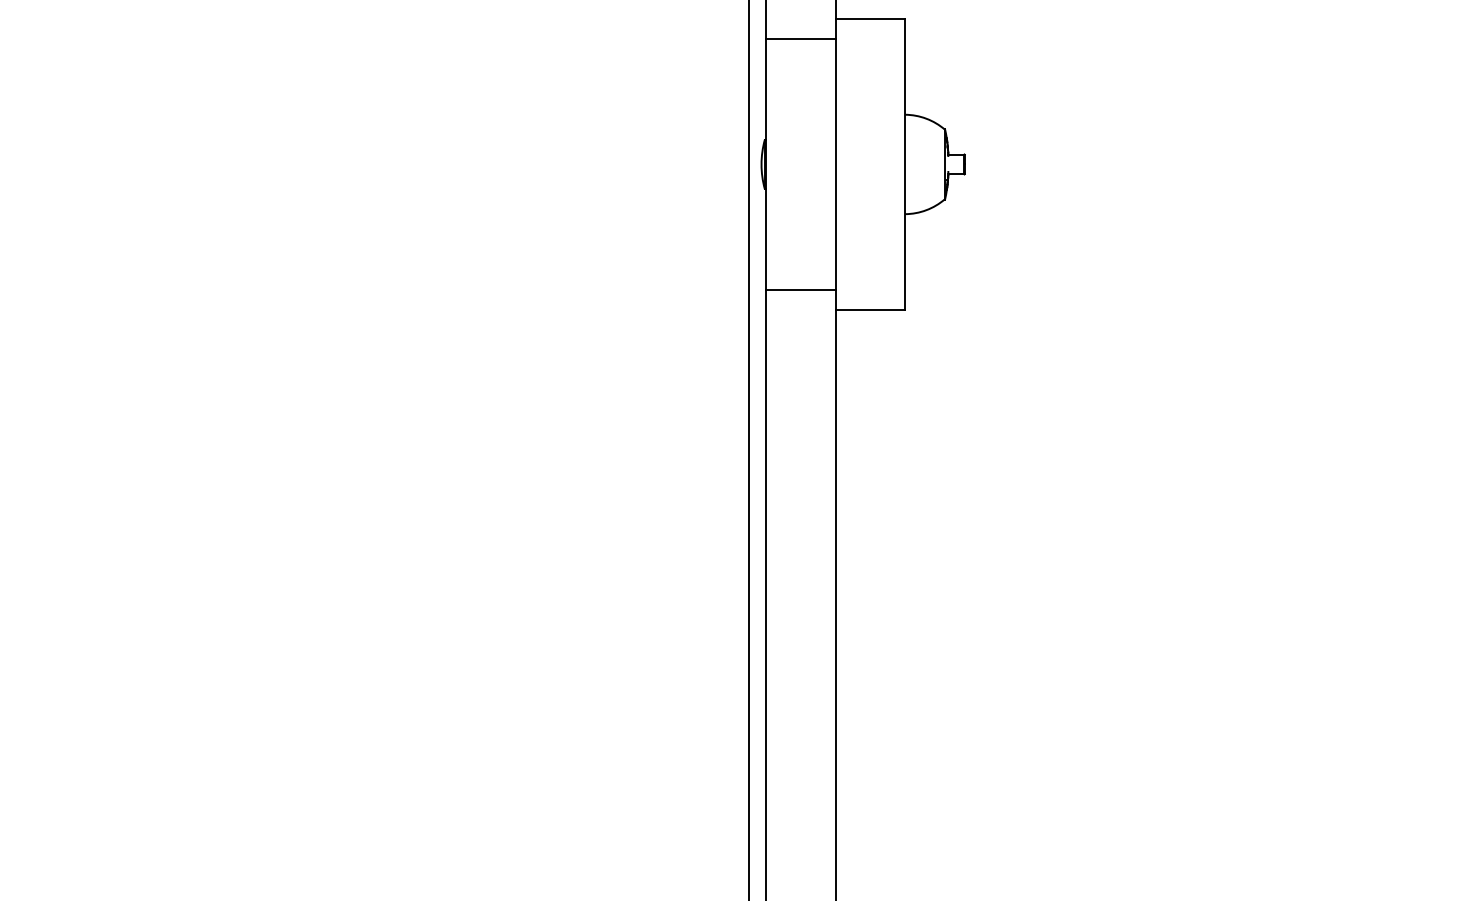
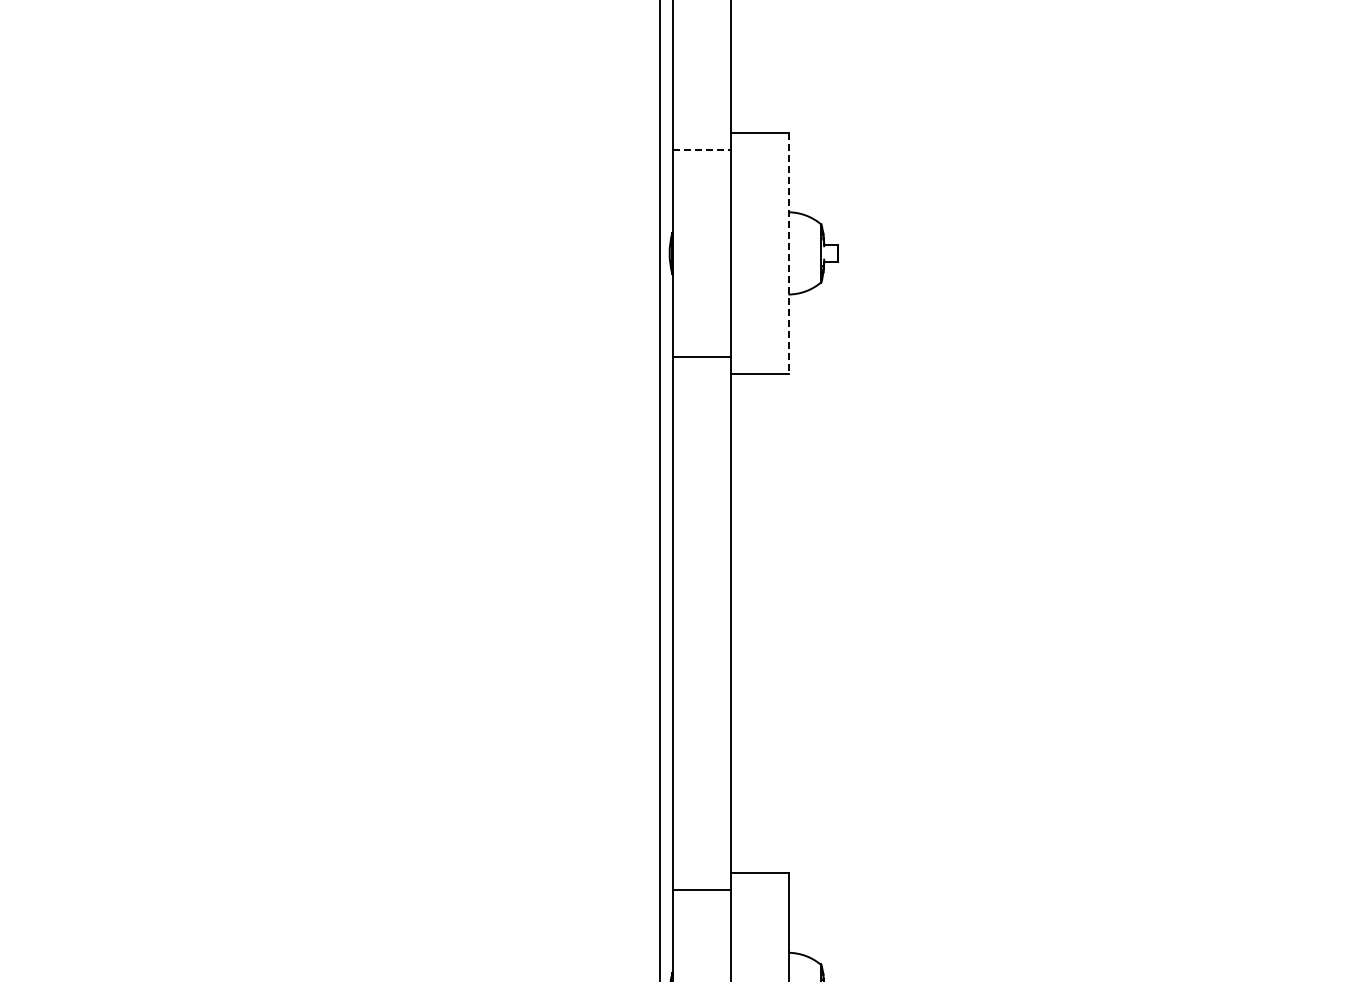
line: (801, 38) -> (702, 149), solid -> dashed
line: (905, 164) -> (788, 253), solid -> dashed

